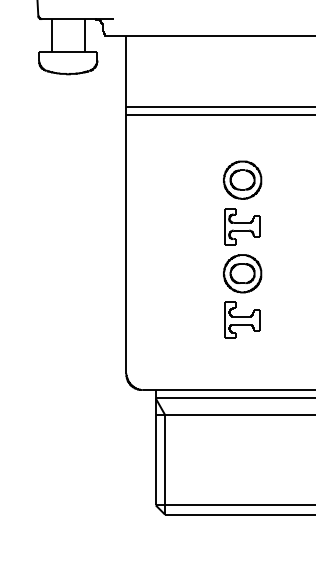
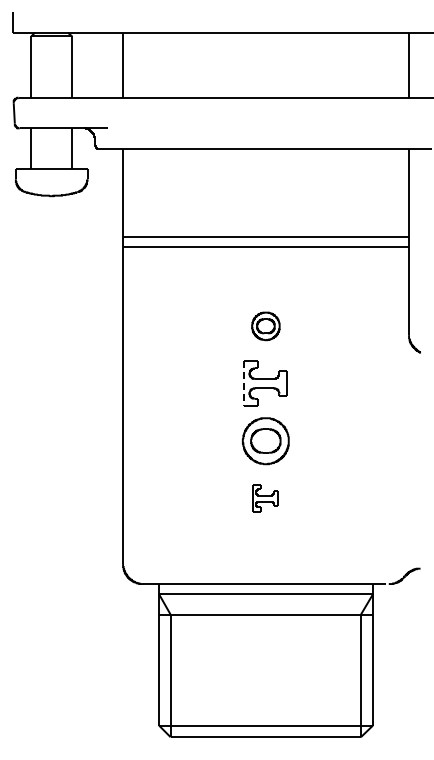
part: (242, 180) -> (265, 326), size x0.6
line: (225, 227) -> (244, 384), solid -> dashed
part: (242, 320) -> (265, 498), size x0.6

